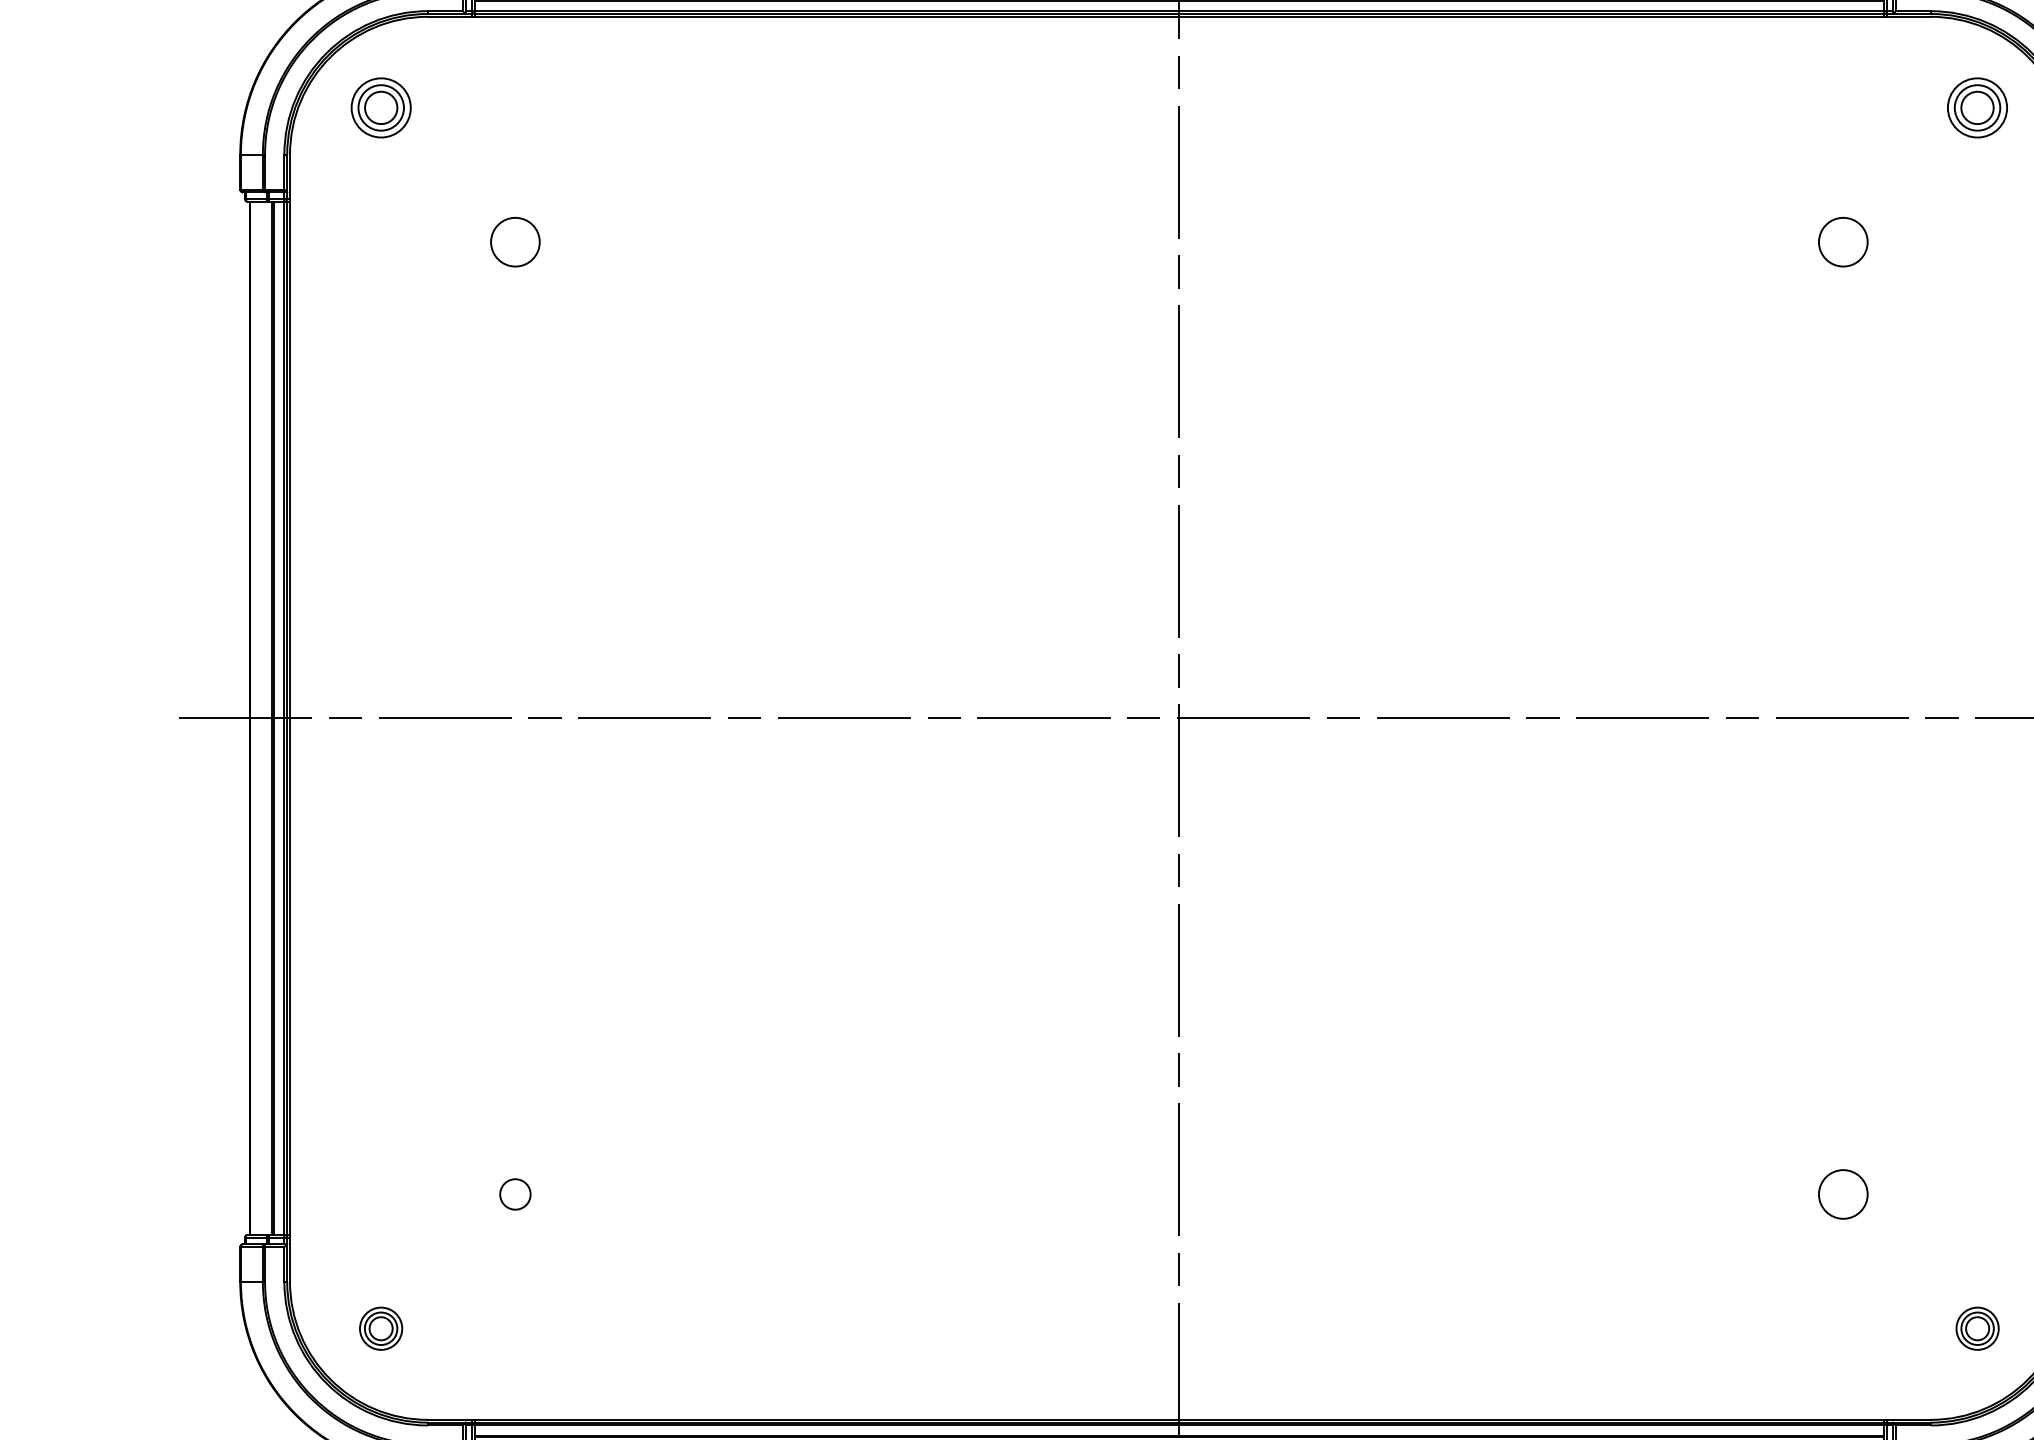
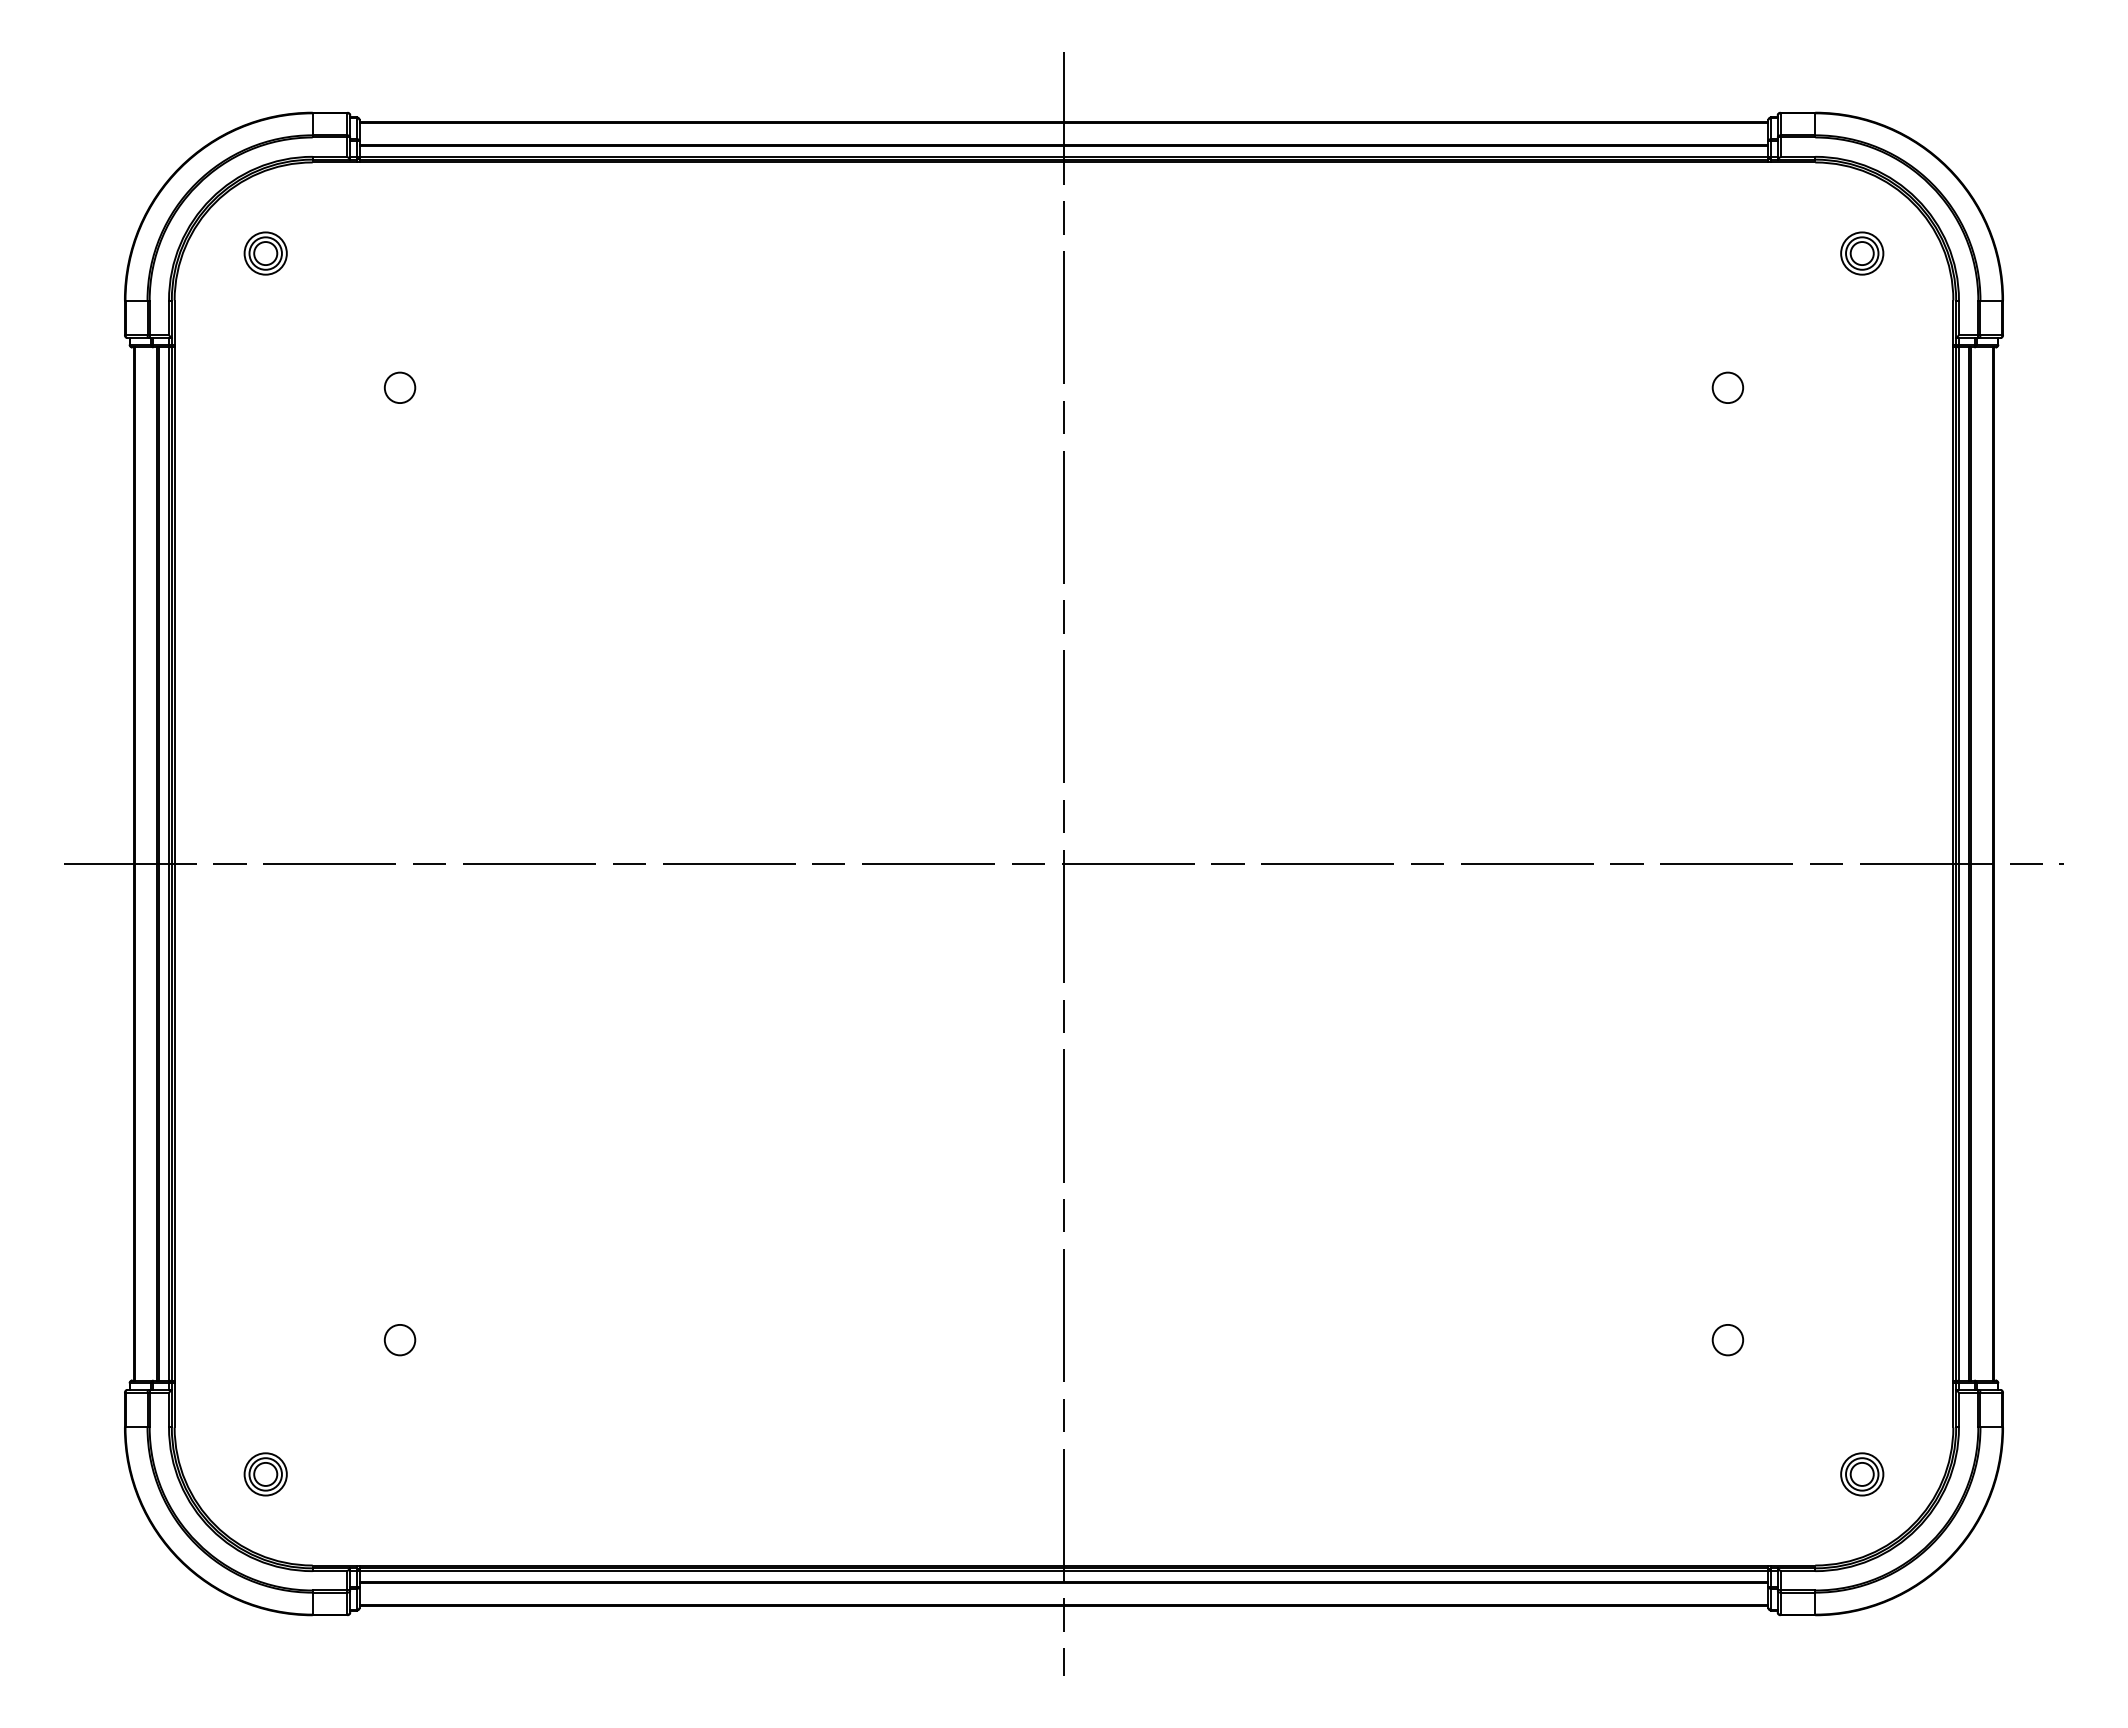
part: (380, 107) -> (265, 253), size x0.71
part: (1977, 107) -> (1862, 253), size x0.71
circle: (514, 241) -> (399, 387), size x0.62
circle: (1842, 241) -> (1727, 387), size x0.62
circle: (1842, 1193) -> (1727, 1339), size x0.62

